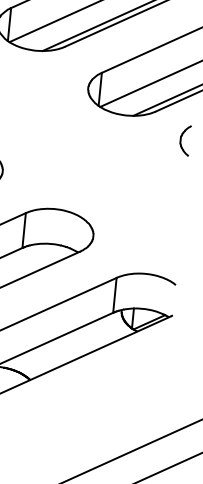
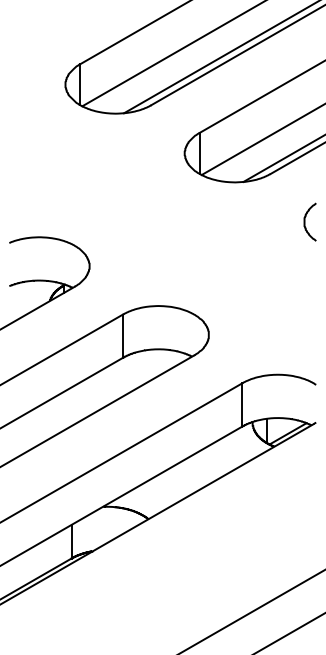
curve: (181, 139) -> (305, 221), moved

